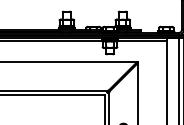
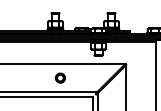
part: (71, 76) -> (60, 78), added

